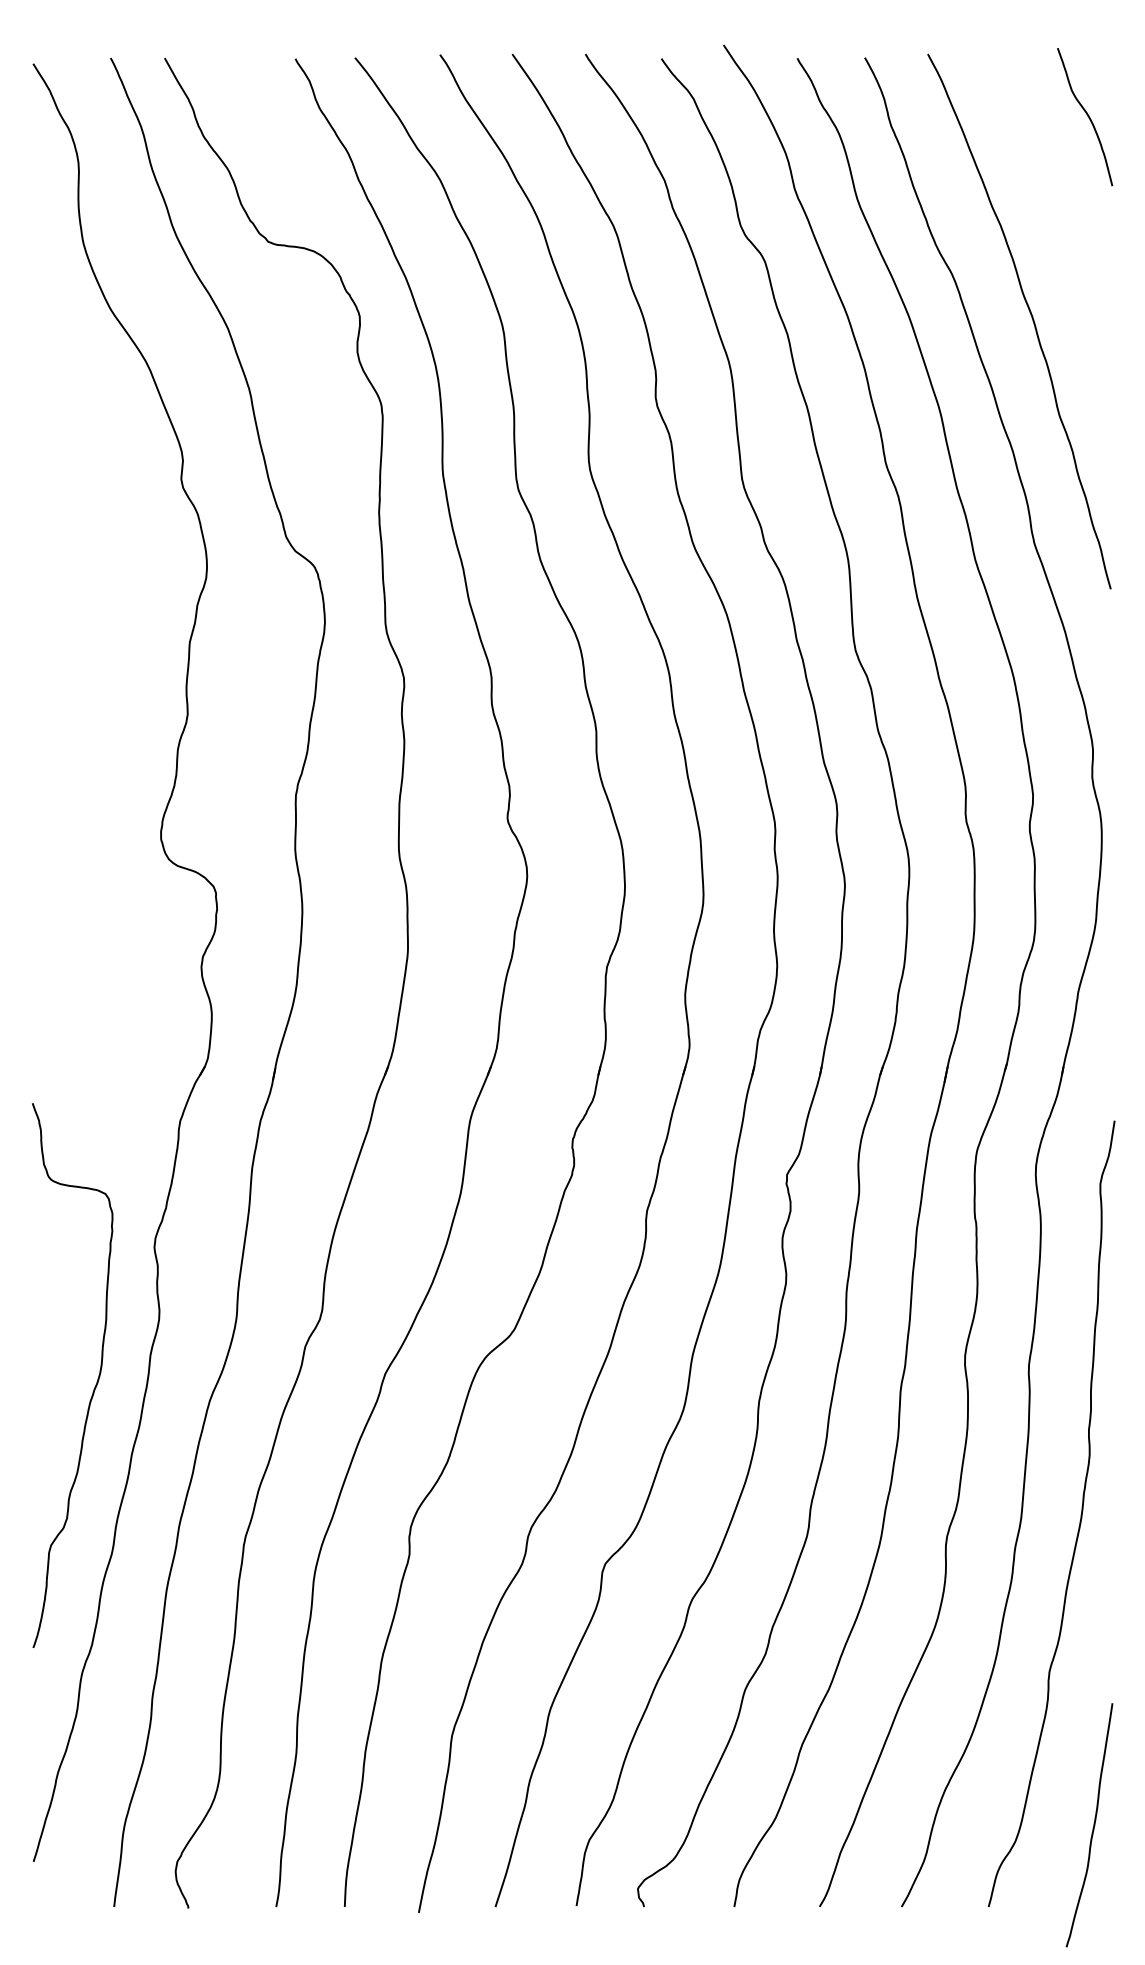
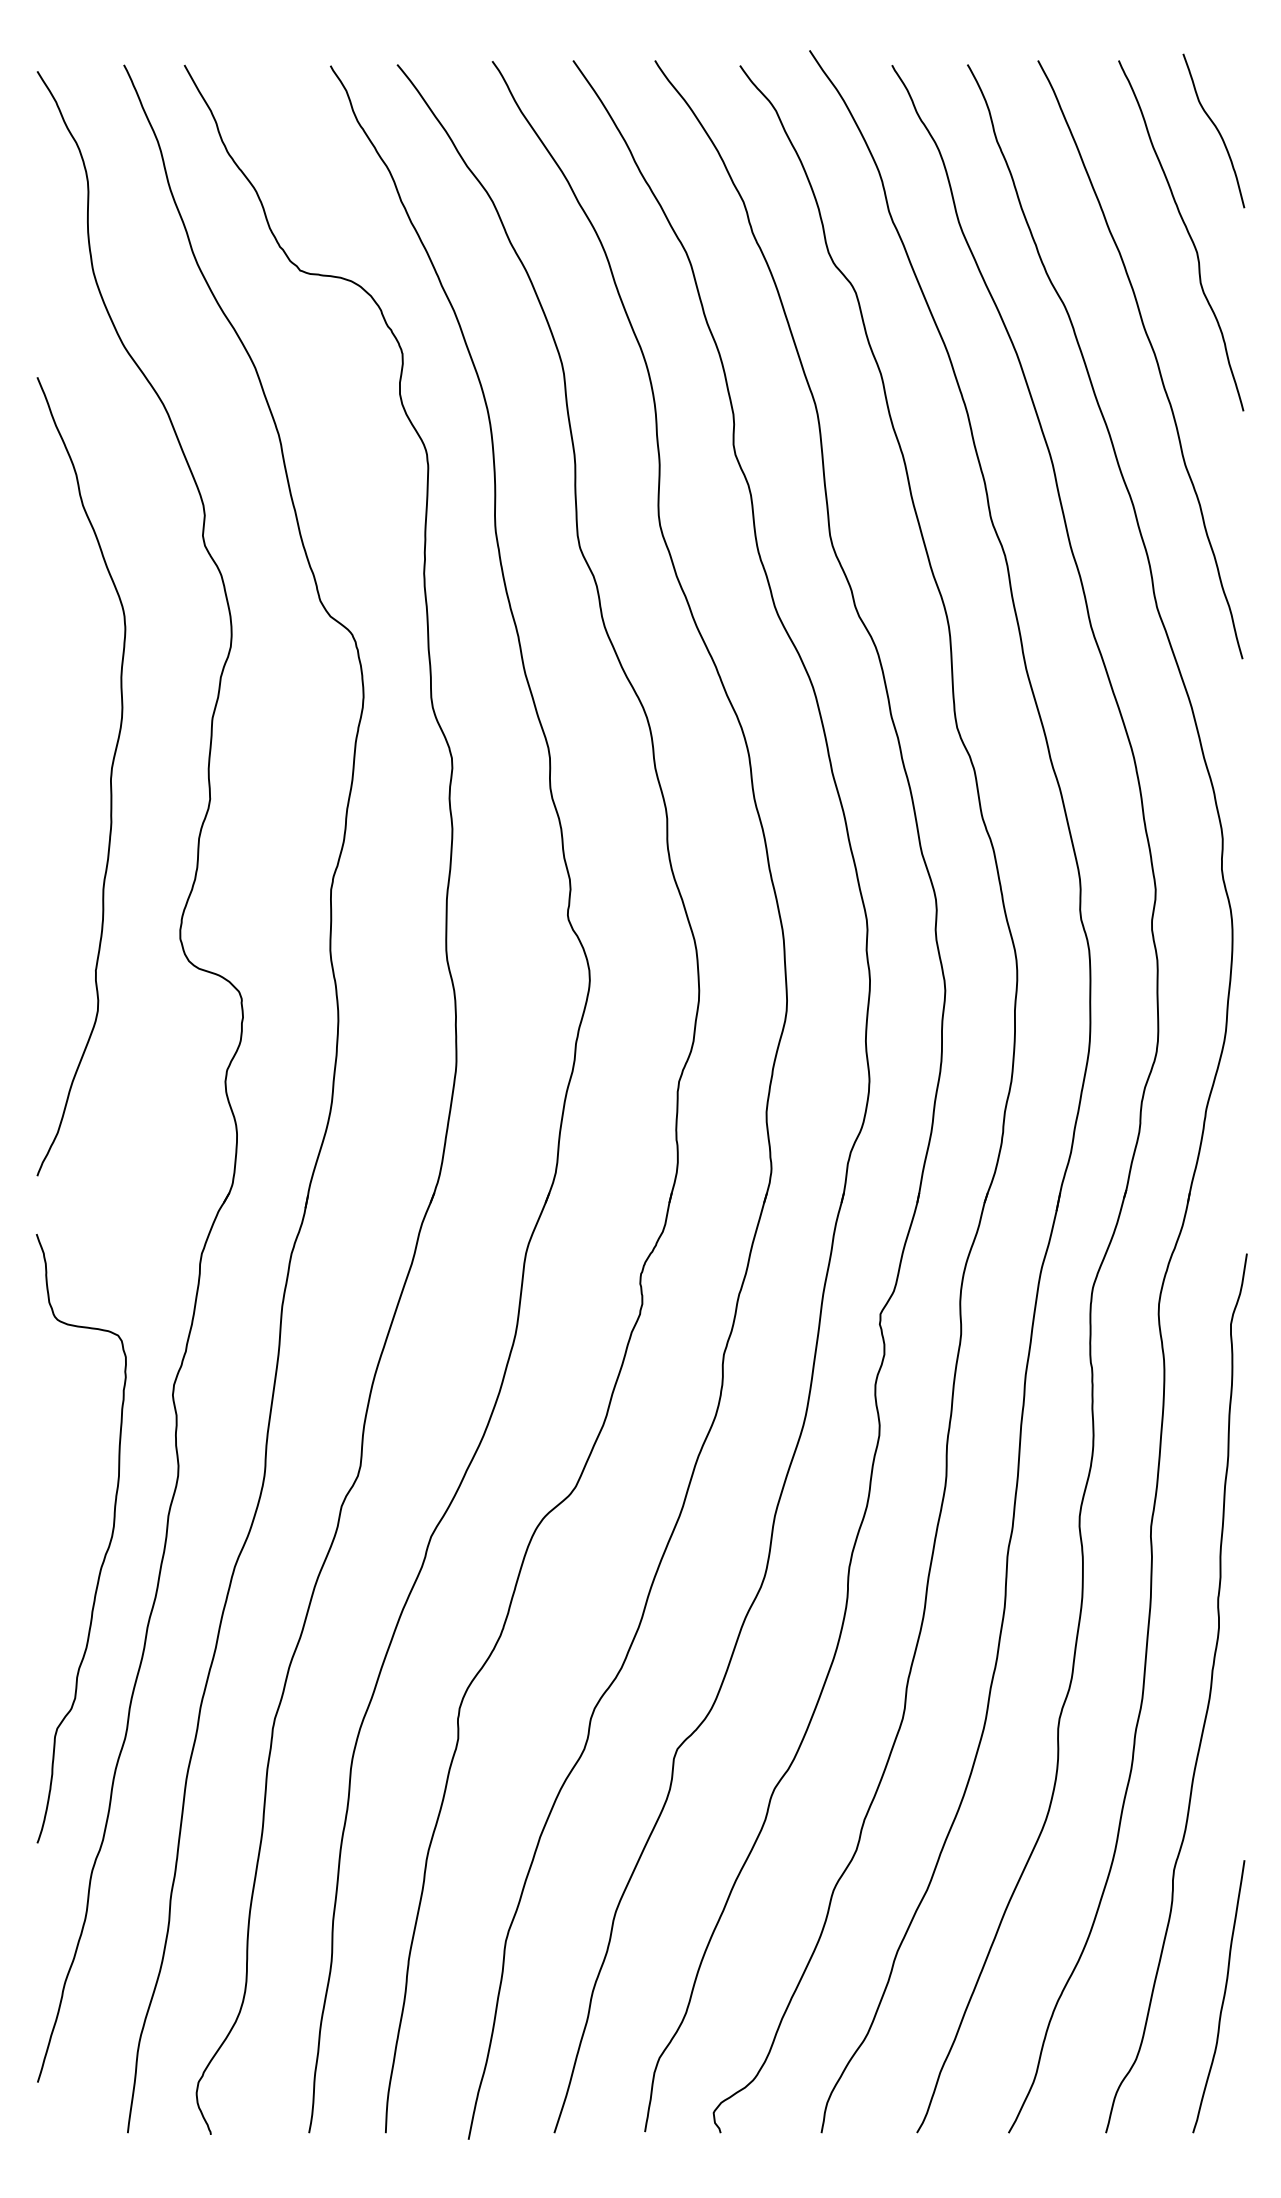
curve: (1061, 208) -> (1187, 233), added
curve: (98, 694) -> (110, 776), added
curve: (1093, 1825) -> (1223, 1996), moved

